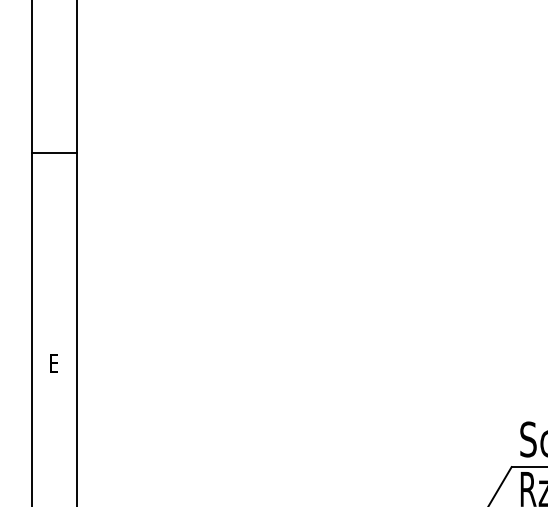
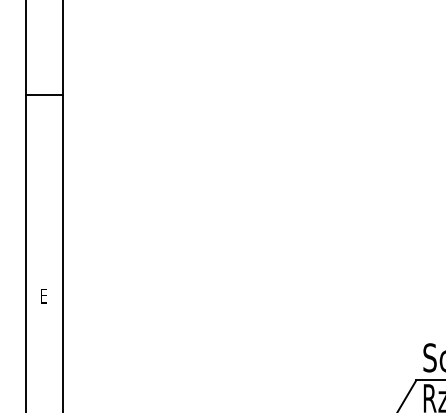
line: (54, 152) -> (44, 95), moved

